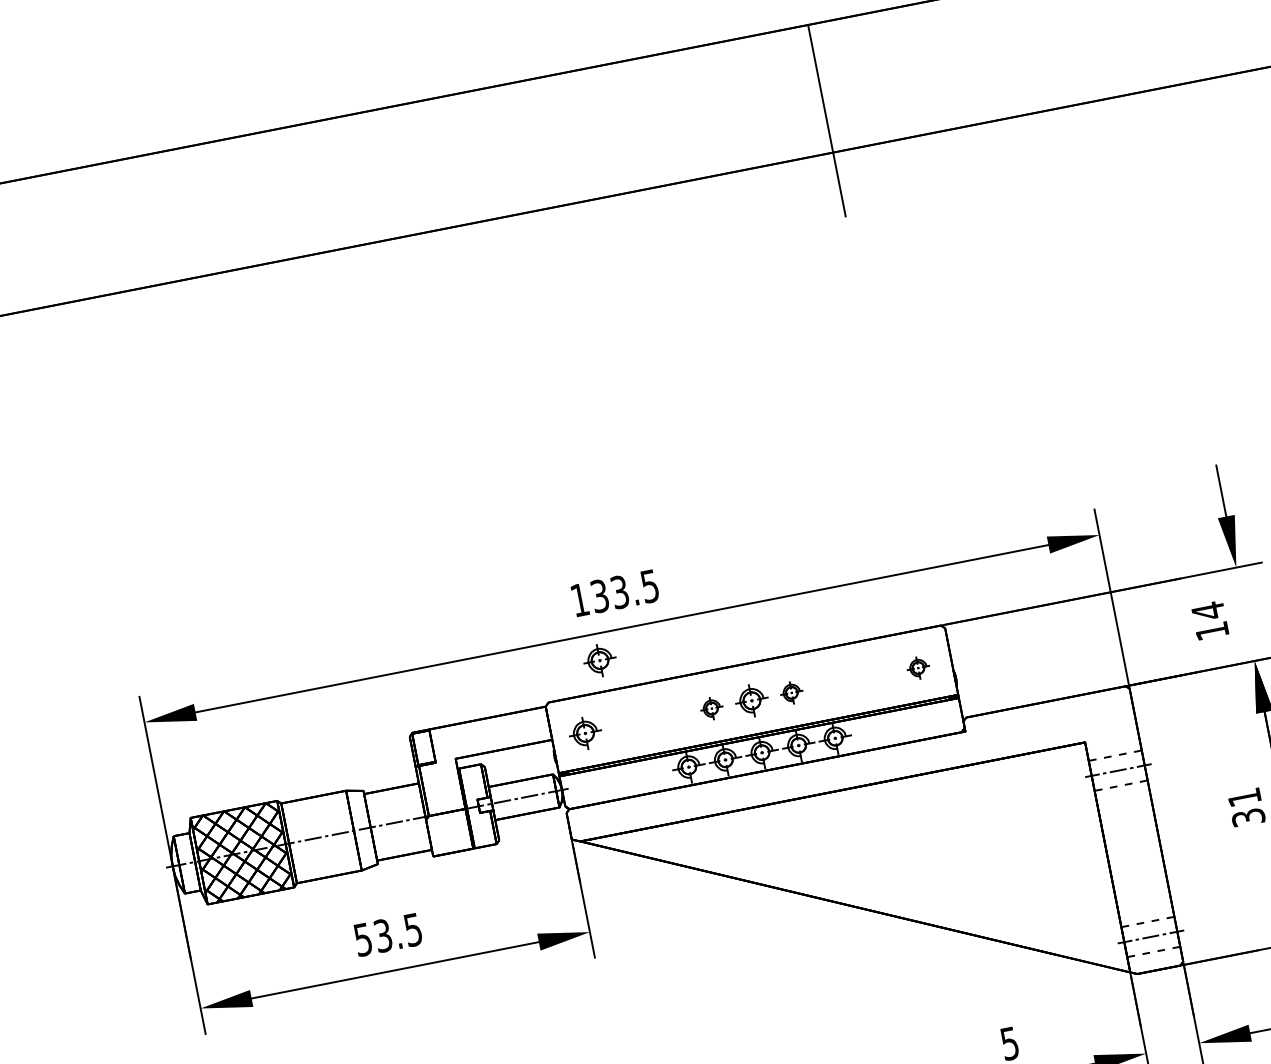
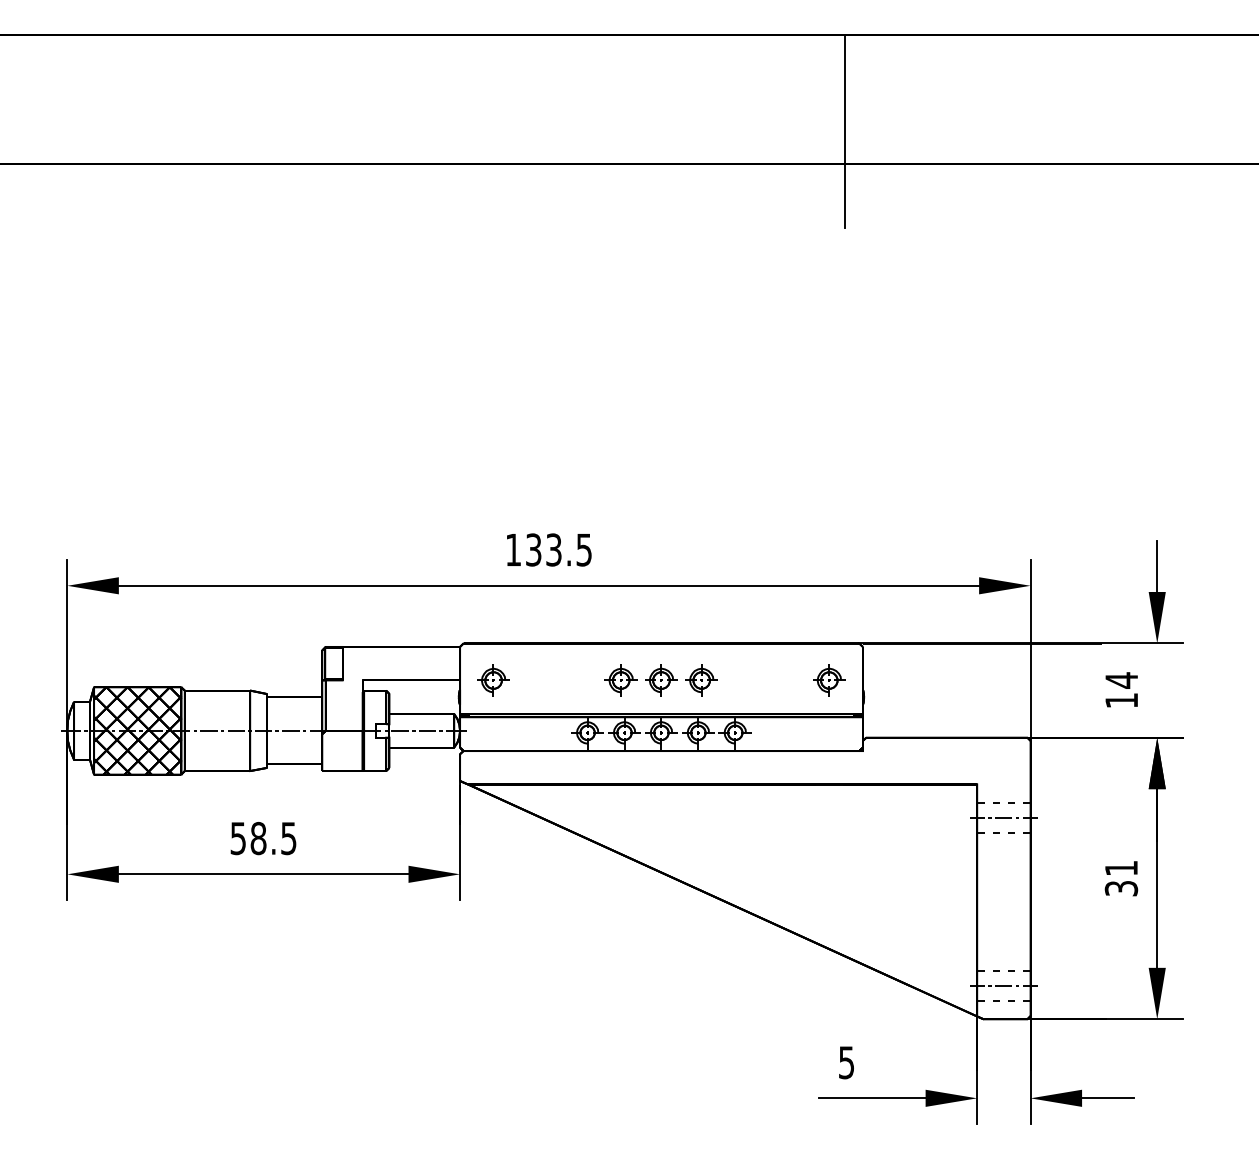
part: (599, 660) -> (521, 612), removed
part: (918, 668) -> (829, 680), size x1.43
part: (791, 692) -> (701, 680), size x1.43
part: (711, 708) -> (620, 680), size x1.43
text: (383, 935) -> (258, 838), 53.5 -> 58.5

